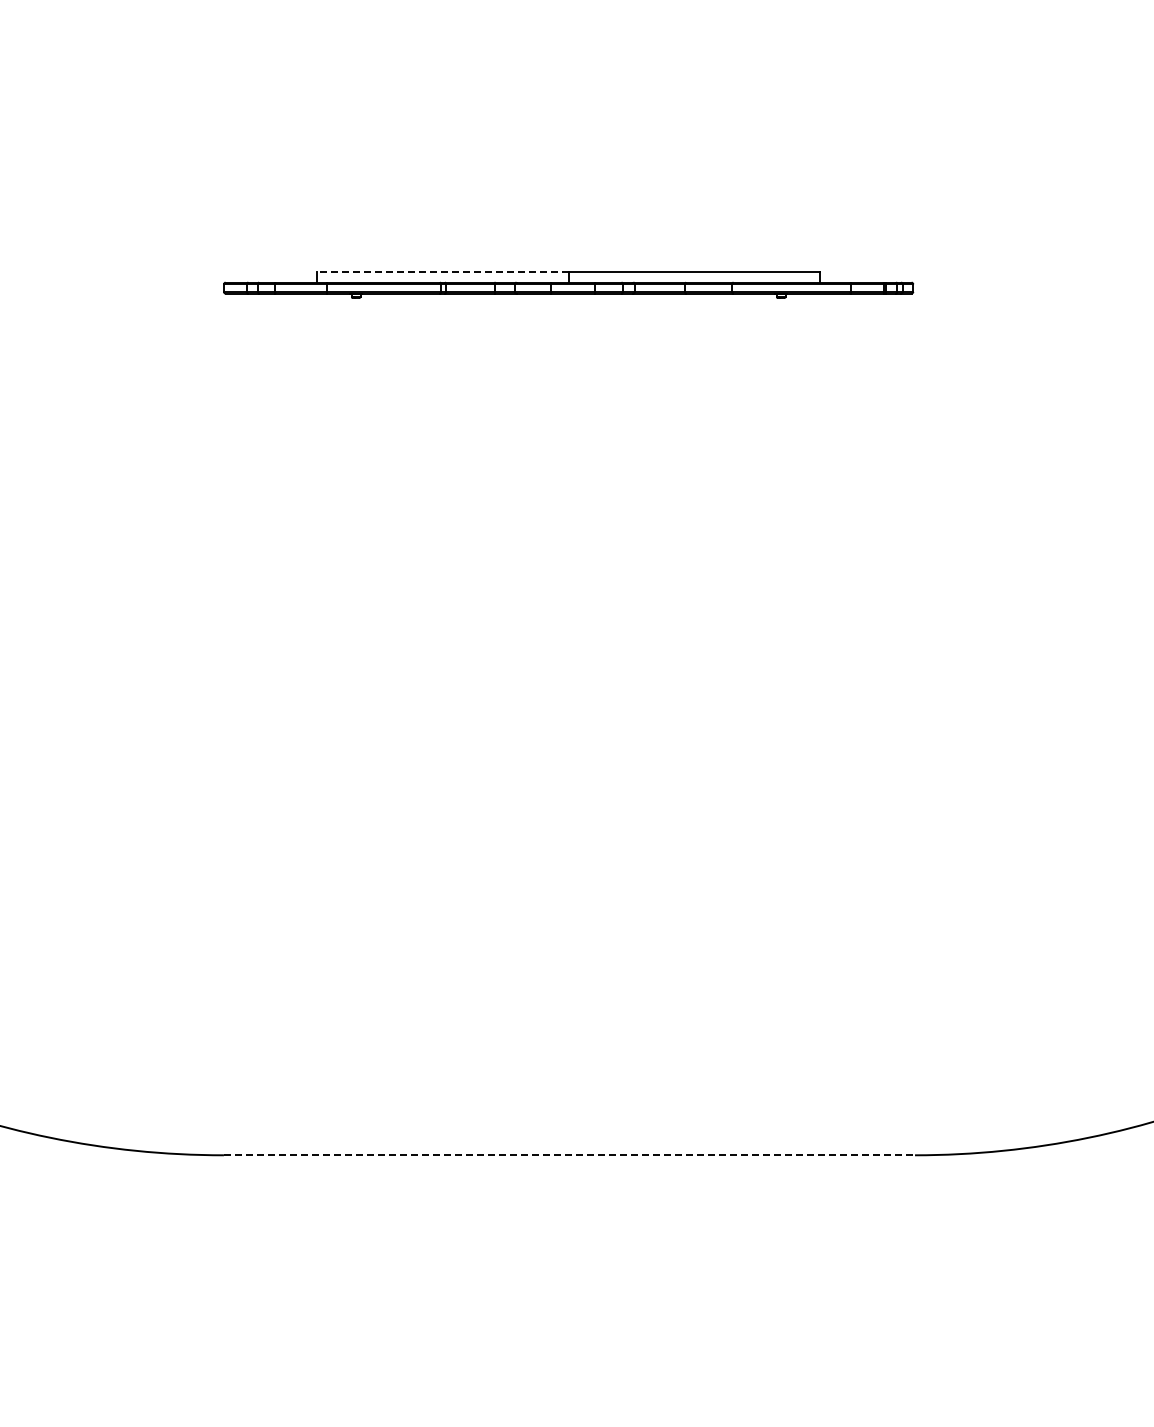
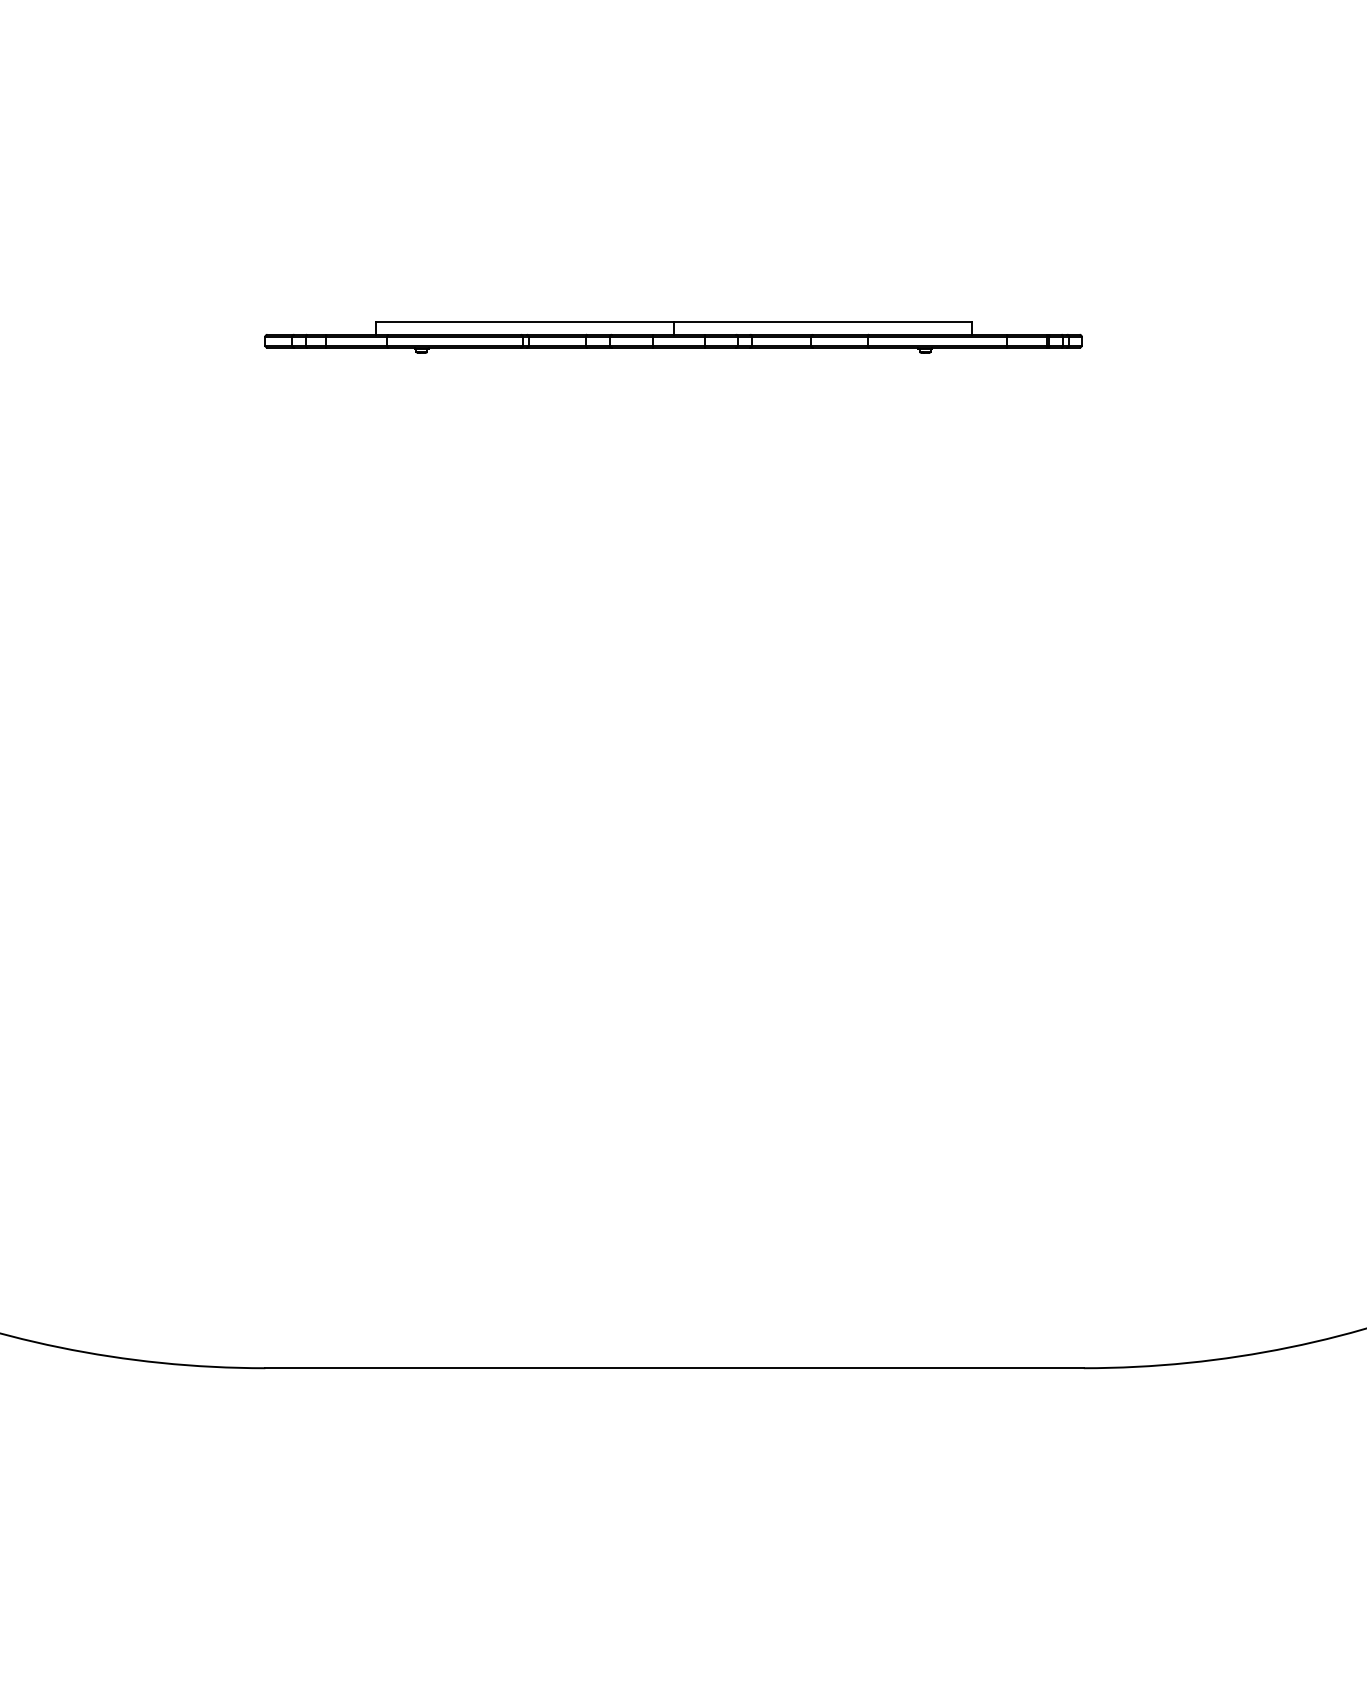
line: (442, 271) -> (524, 321), dashed -> solid
line: (569, 1155) -> (674, 1368), dashed -> solid

